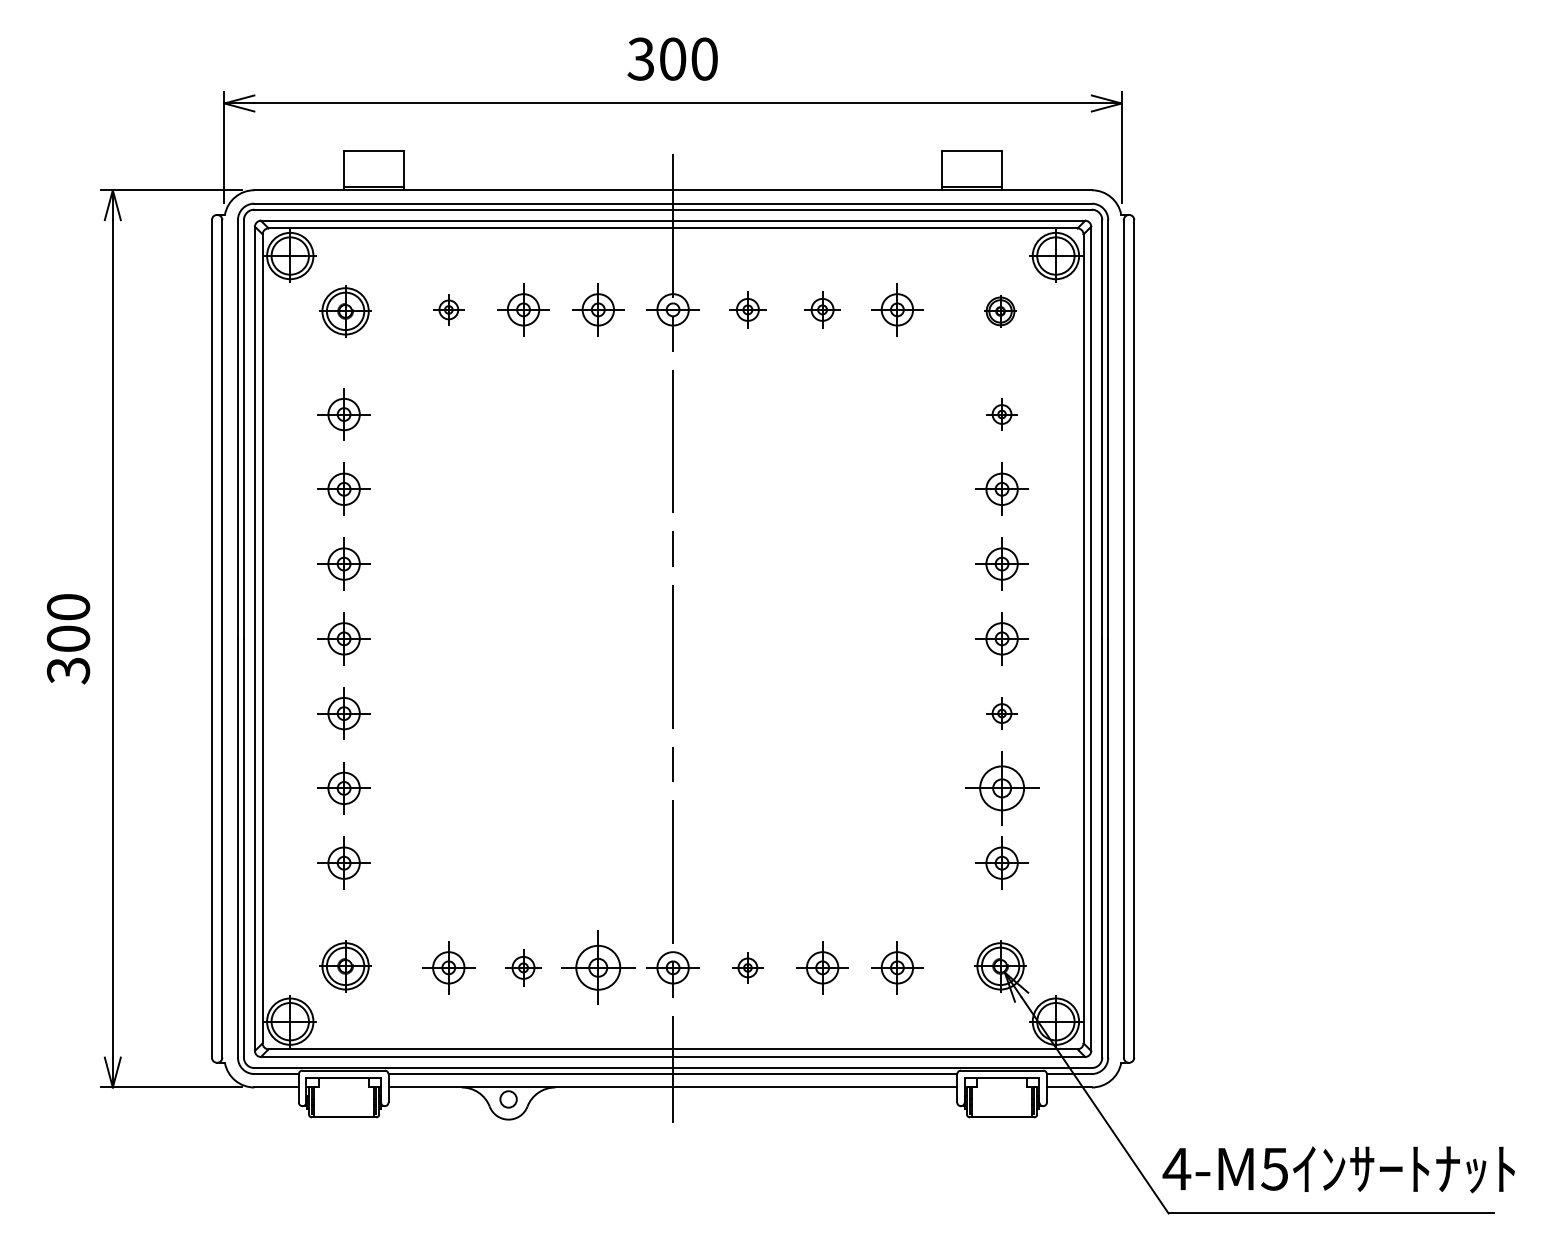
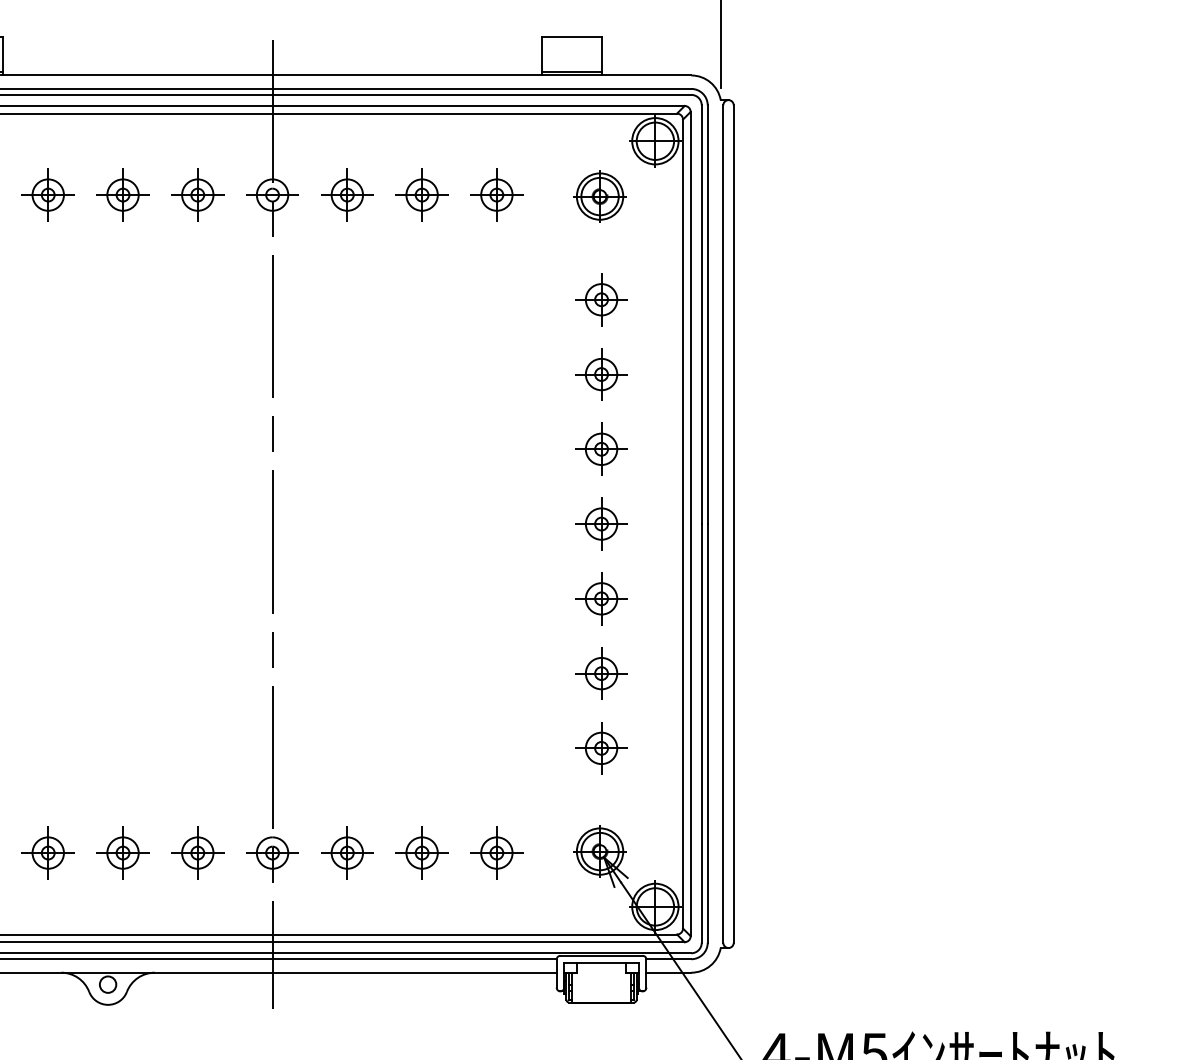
part: (448, 309) -> (47, 194), size x1.67
part: (747, 309) -> (346, 194), size x1.43
part: (822, 309) -> (421, 194), size x1.43
part: (1000, 311) -> (599, 196), size x1.67
part: (1001, 414) -> (600, 299), size x1.67
part: (1001, 713) -> (600, 598), size x1.67
part: (1001, 788) -> (600, 673), size x0.71
part: (523, 967) -> (122, 852), size x1.43
part: (598, 967) -> (197, 852), size x0.71
part: (747, 967) -> (346, 852), size x1.67

